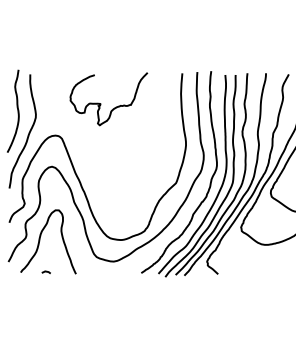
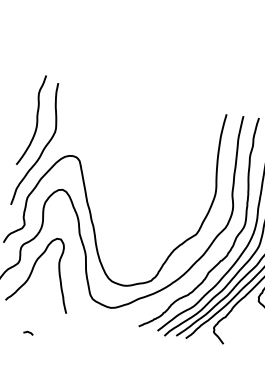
curve: (101, 103) -> (130, 130), removed
curve: (45, 272) -> (27, 333), moved

